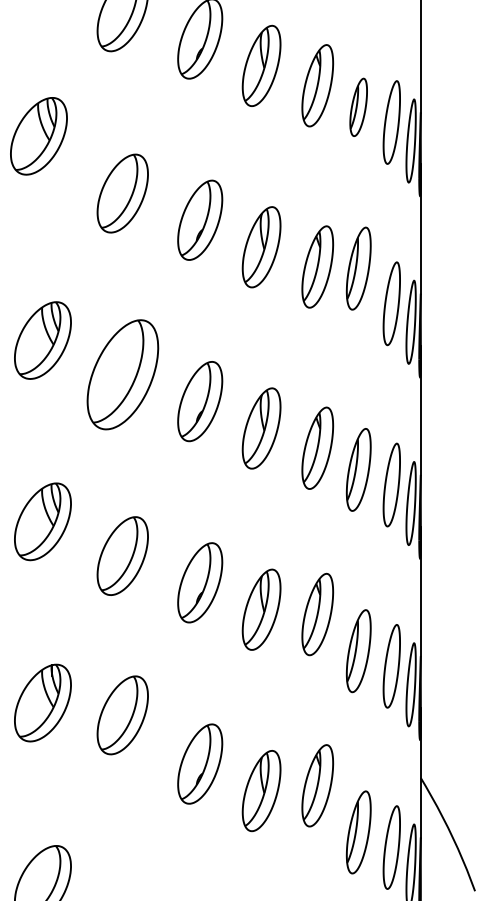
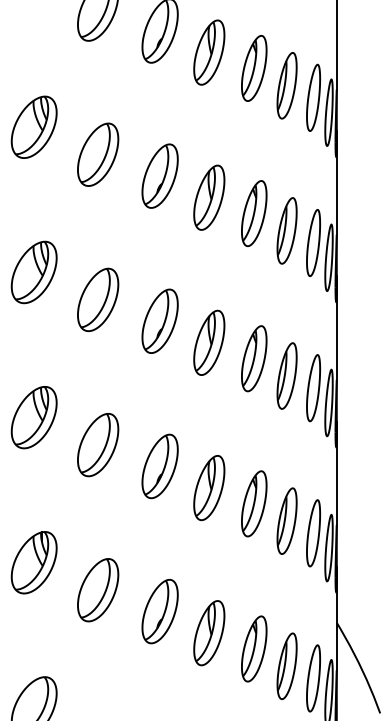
part: (358, 107) -> (286, 85), size x1.43
part: (38, 136) -> (33, 127), moved
part: (358, 268) -> (286, 230), moved
part: (122, 374) -> (97, 299), size x0.71
part: (317, 614) -> (254, 503), moved
part: (122, 715) -> (97, 590), moved
part: (317, 785) -> (254, 648), moved

